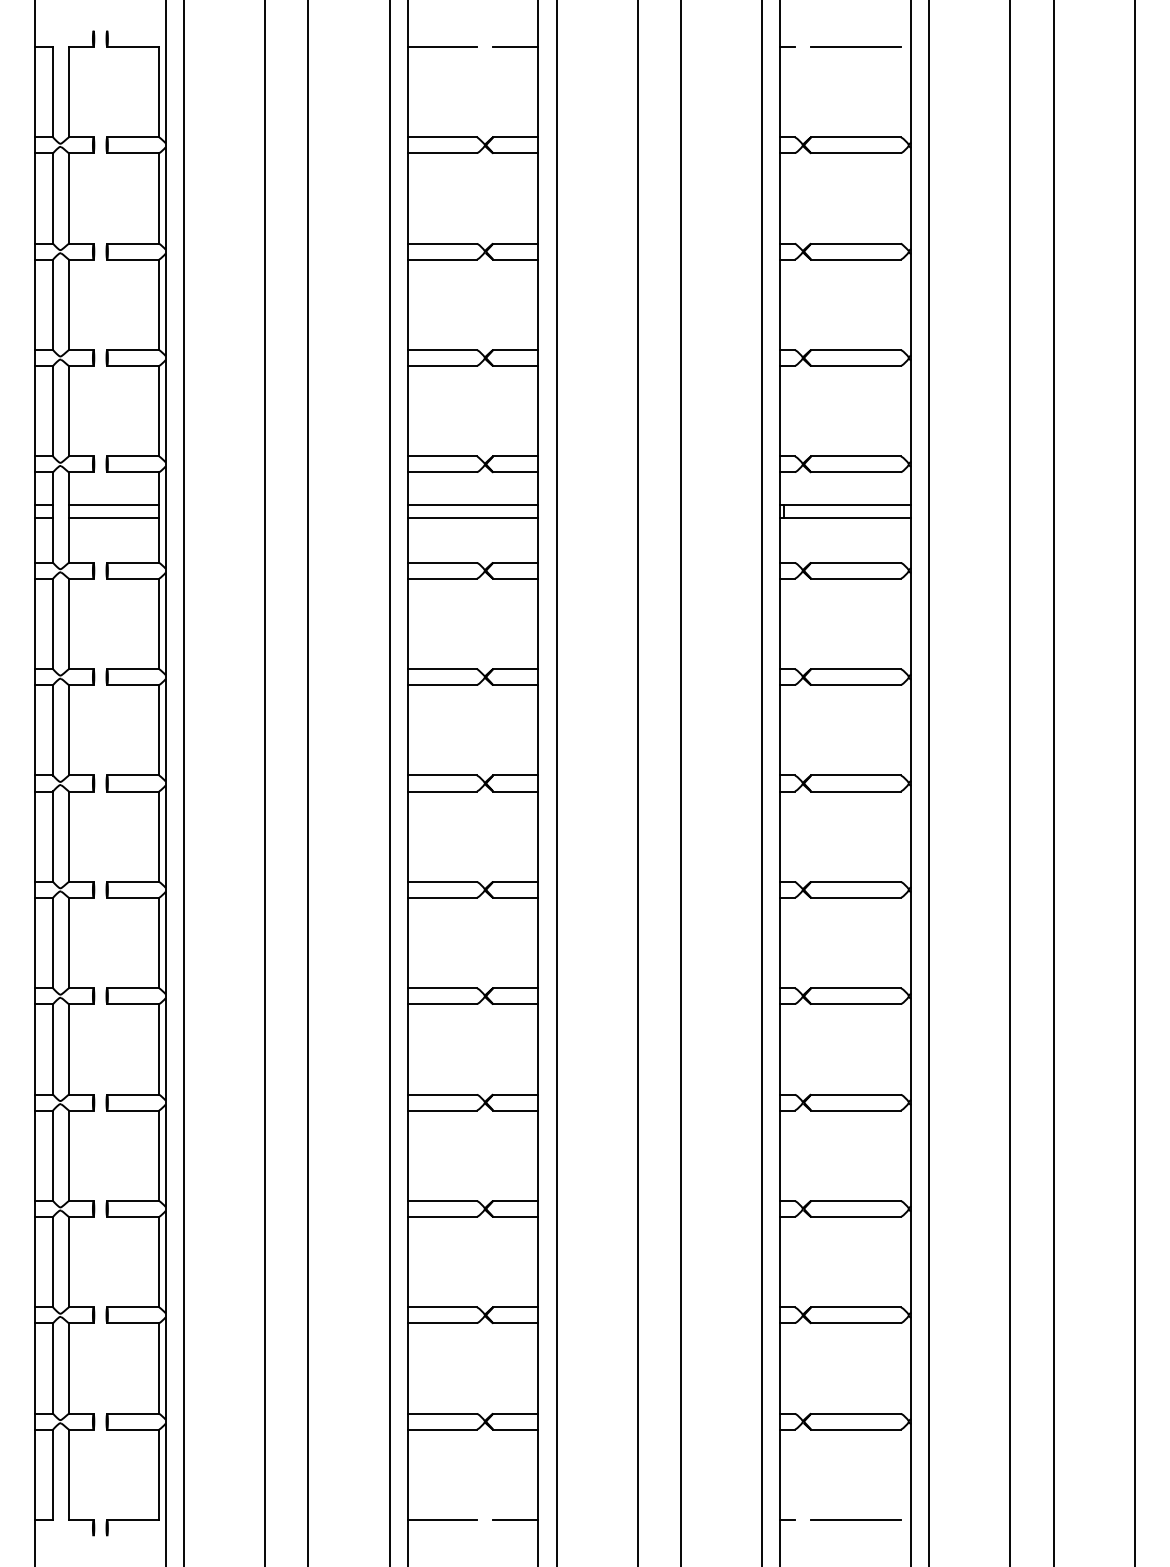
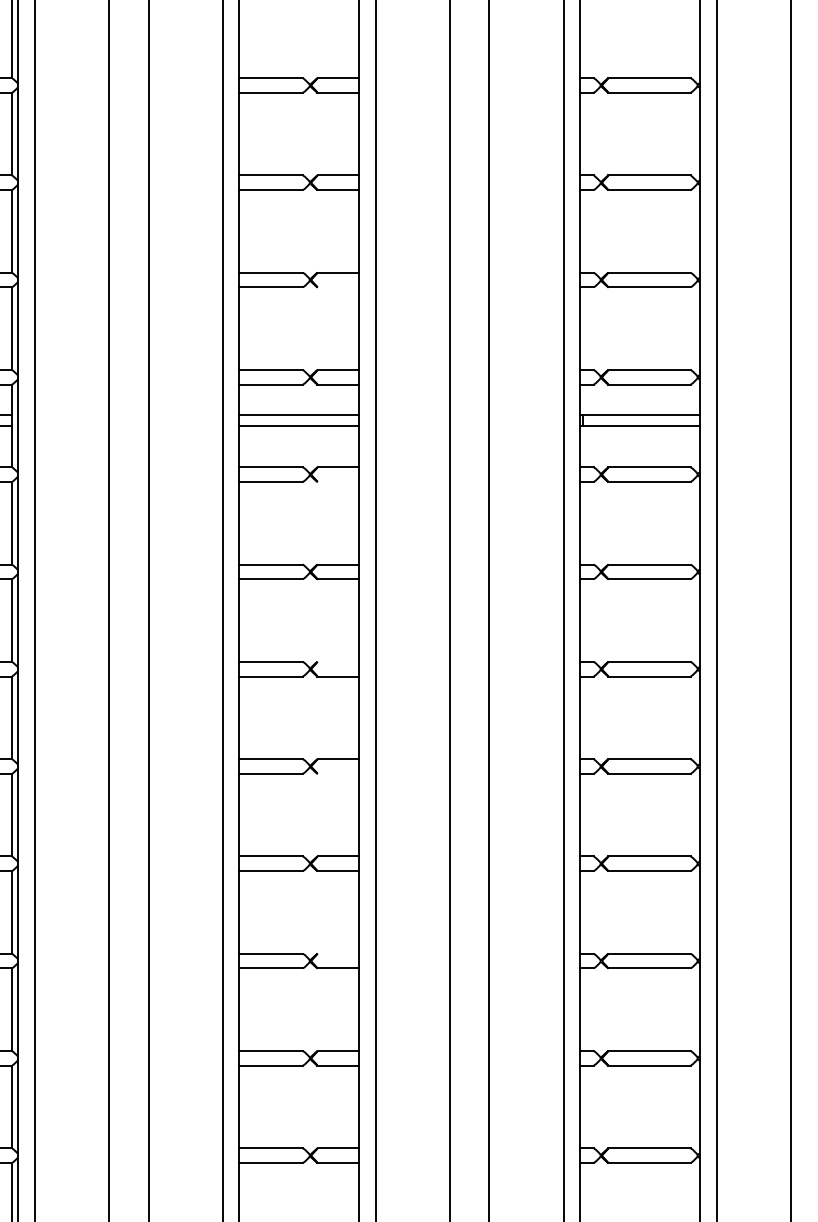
line: (515, 366) -> (338, 287), removed
line: (515, 578) -> (338, 481), removed
line: (515, 775) -> (338, 661), removed
line: (515, 897) -> (338, 773), removed
line: (515, 1094) -> (338, 953), removed

